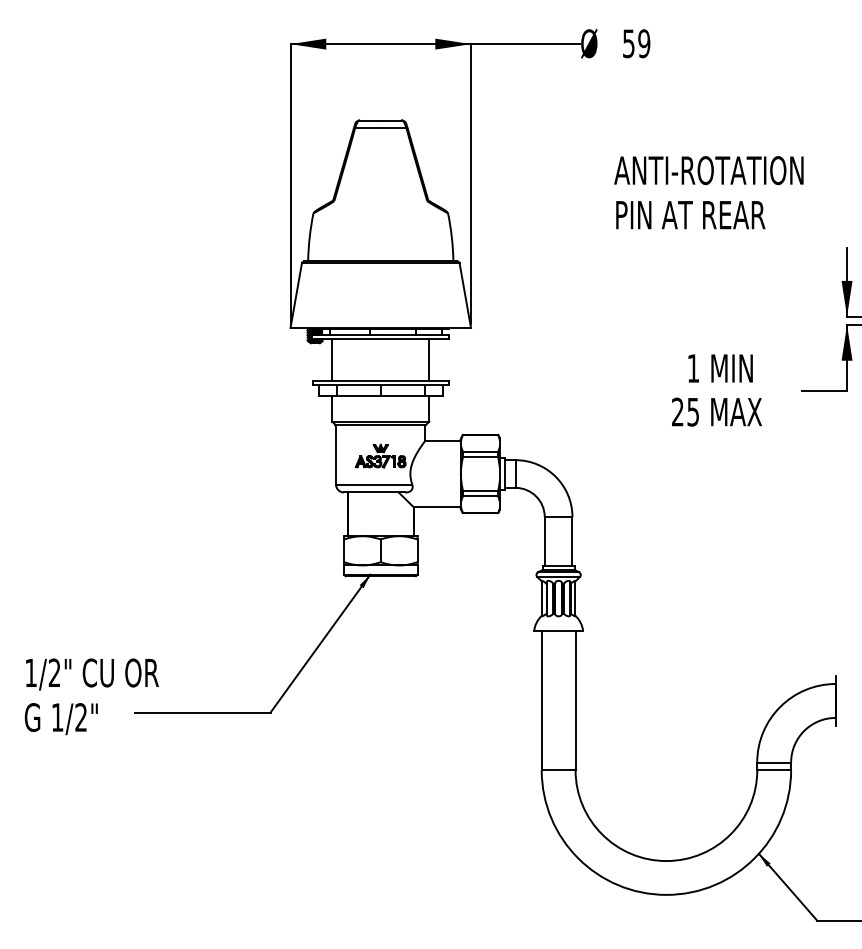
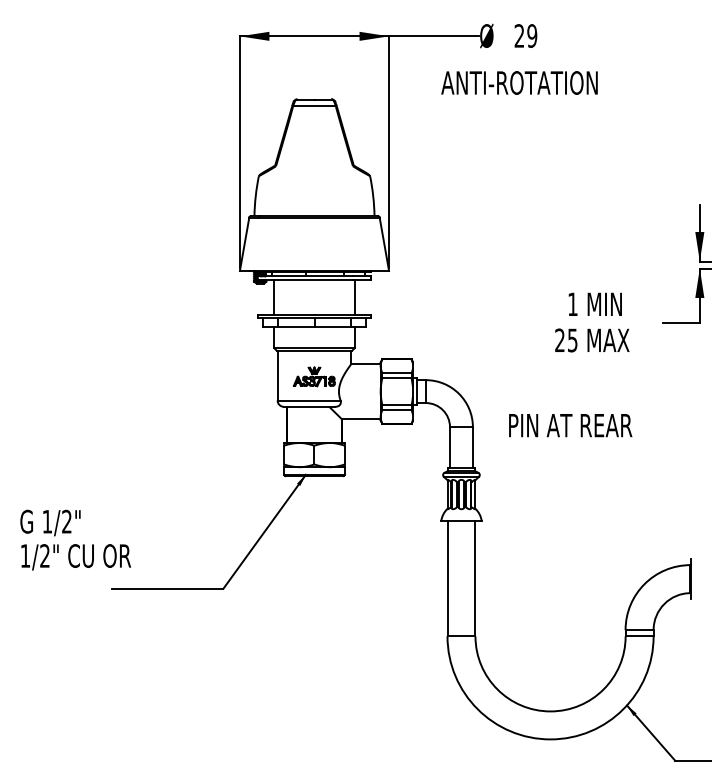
text: (628, 43) -> (519, 35), 59 -> 29
text: (708, 170) -> (519, 82), moved
text: (690, 215) -> (570, 425), moved
text: (60, 719) -> (49, 523), moved

